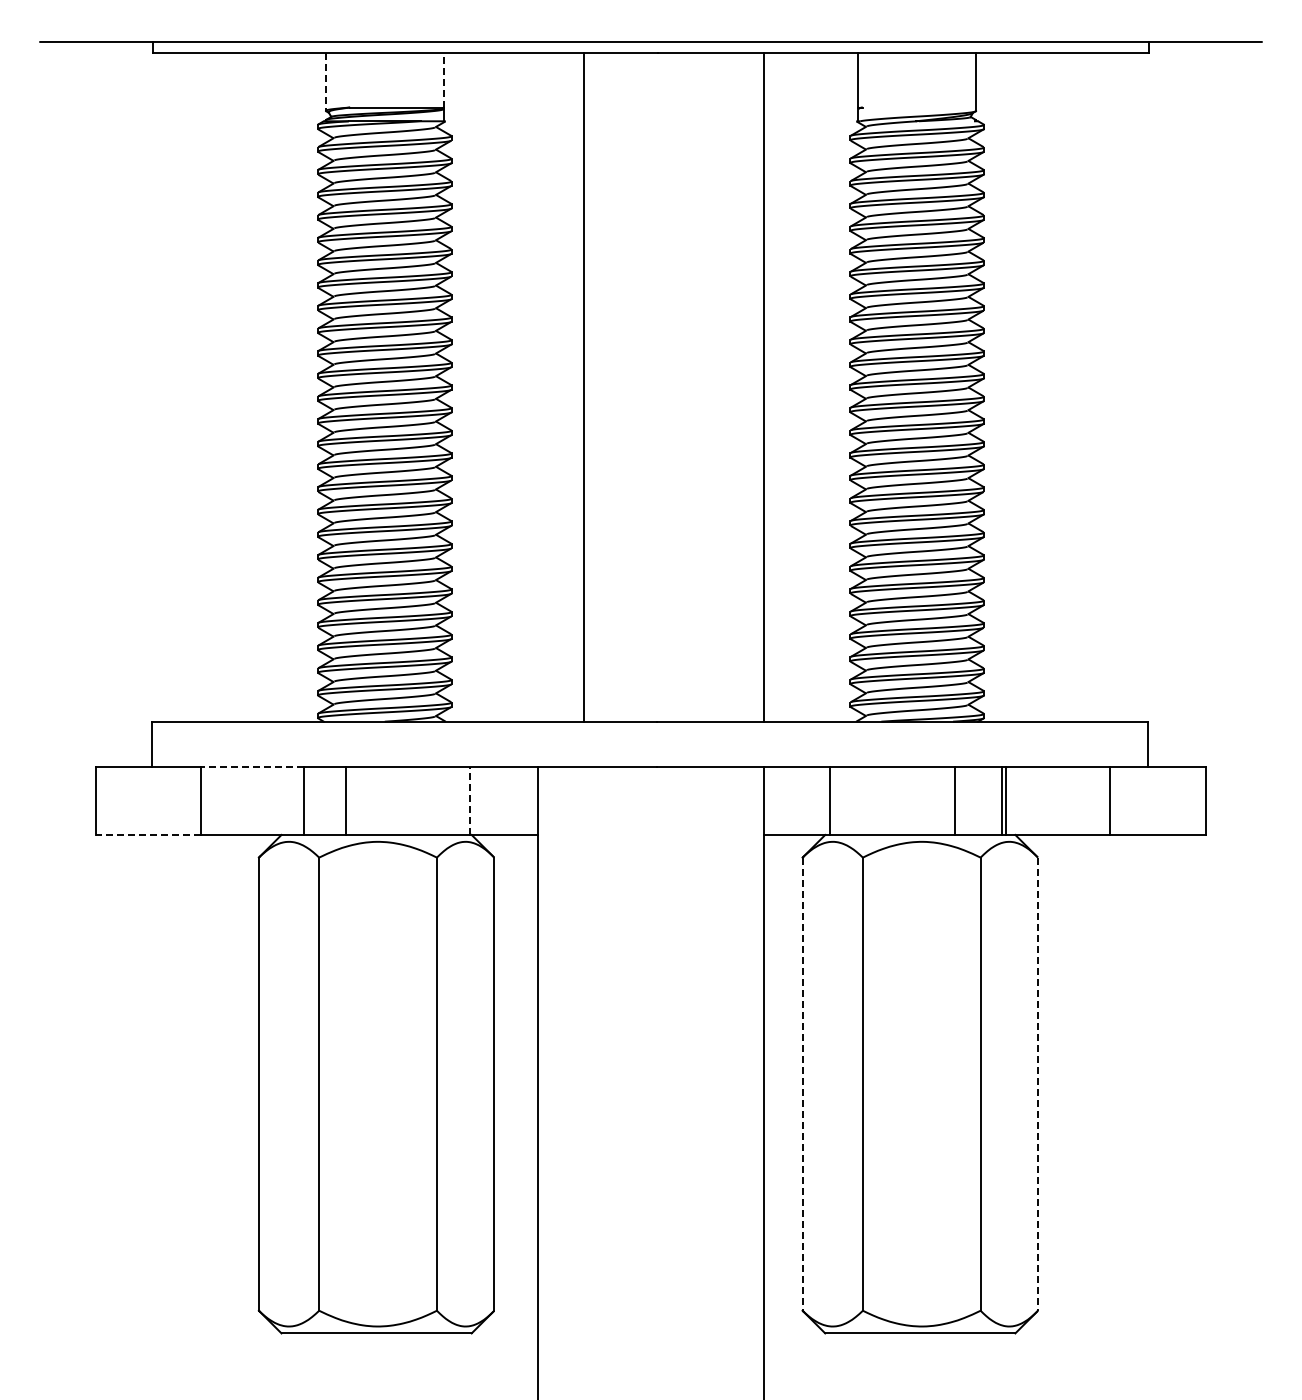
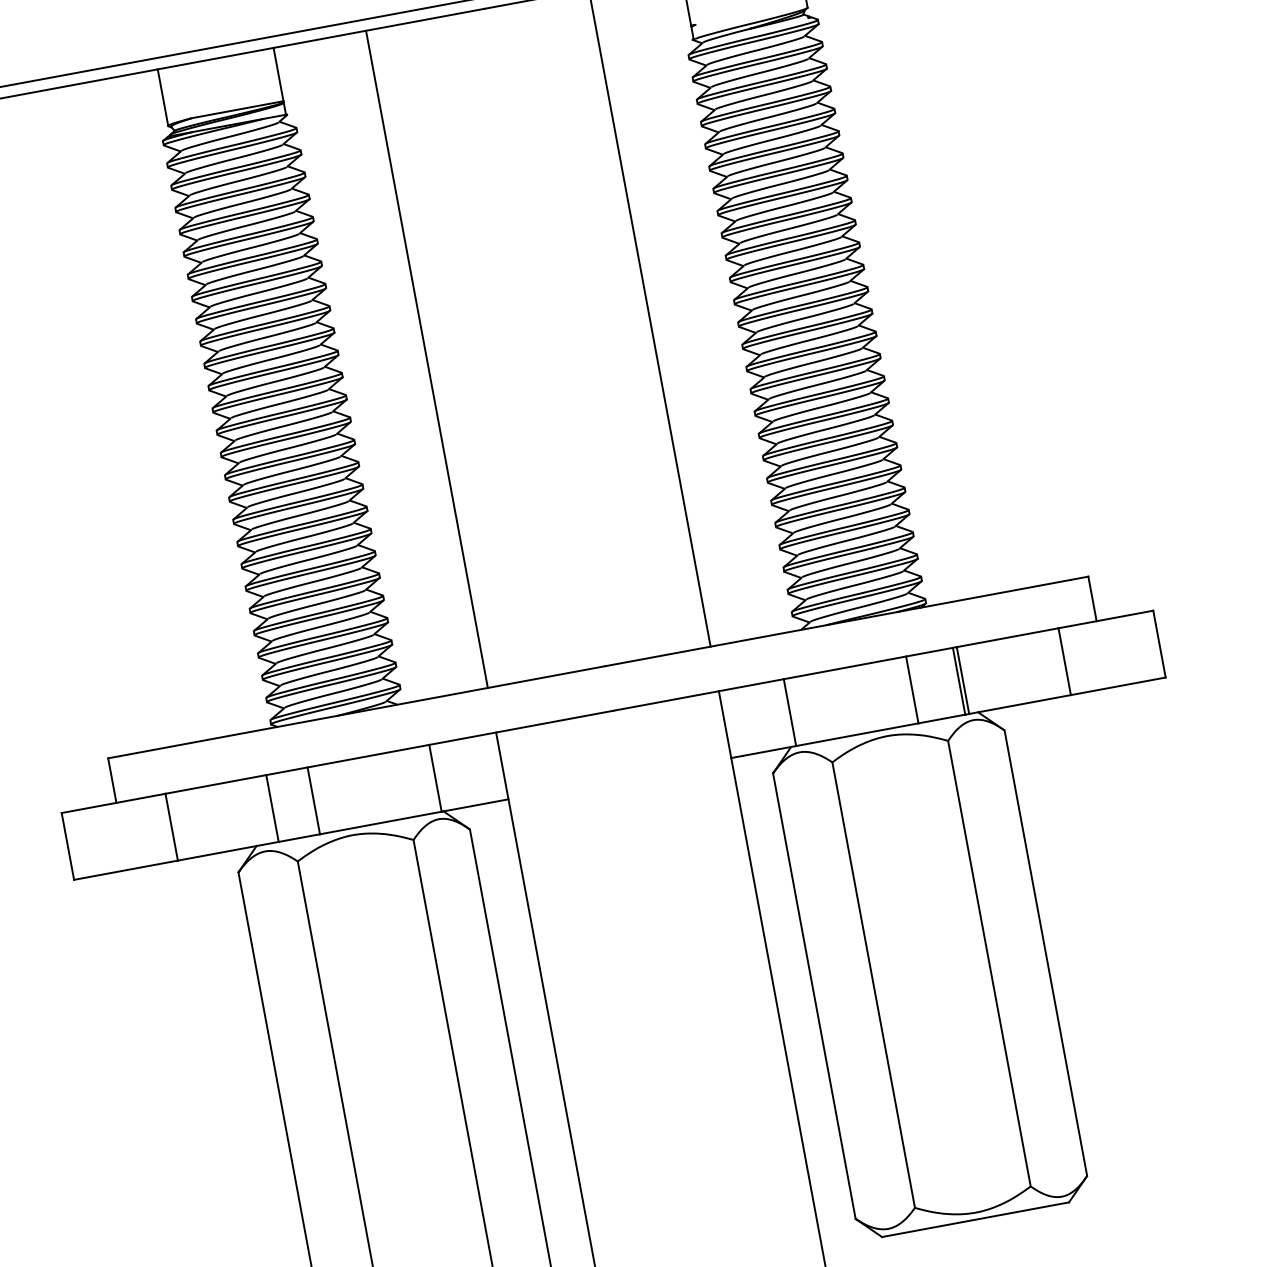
line: (443, 79) -> (278, 73), dashed -> solid
line: (325, 82) -> (162, 98), dashed -> solid
line: (583, 387) -> (426, 359), moved
line: (252, 767) -> (215, 784), dashed -> solid
line: (469, 800) -> (435, 777), dashed -> solid
line: (148, 834) -> (125, 869), dashed -> solid
line: (802, 1084) -> (814, 996), dashed -> solid
line: (1038, 1084) -> (1046, 953), dashed -> solid

